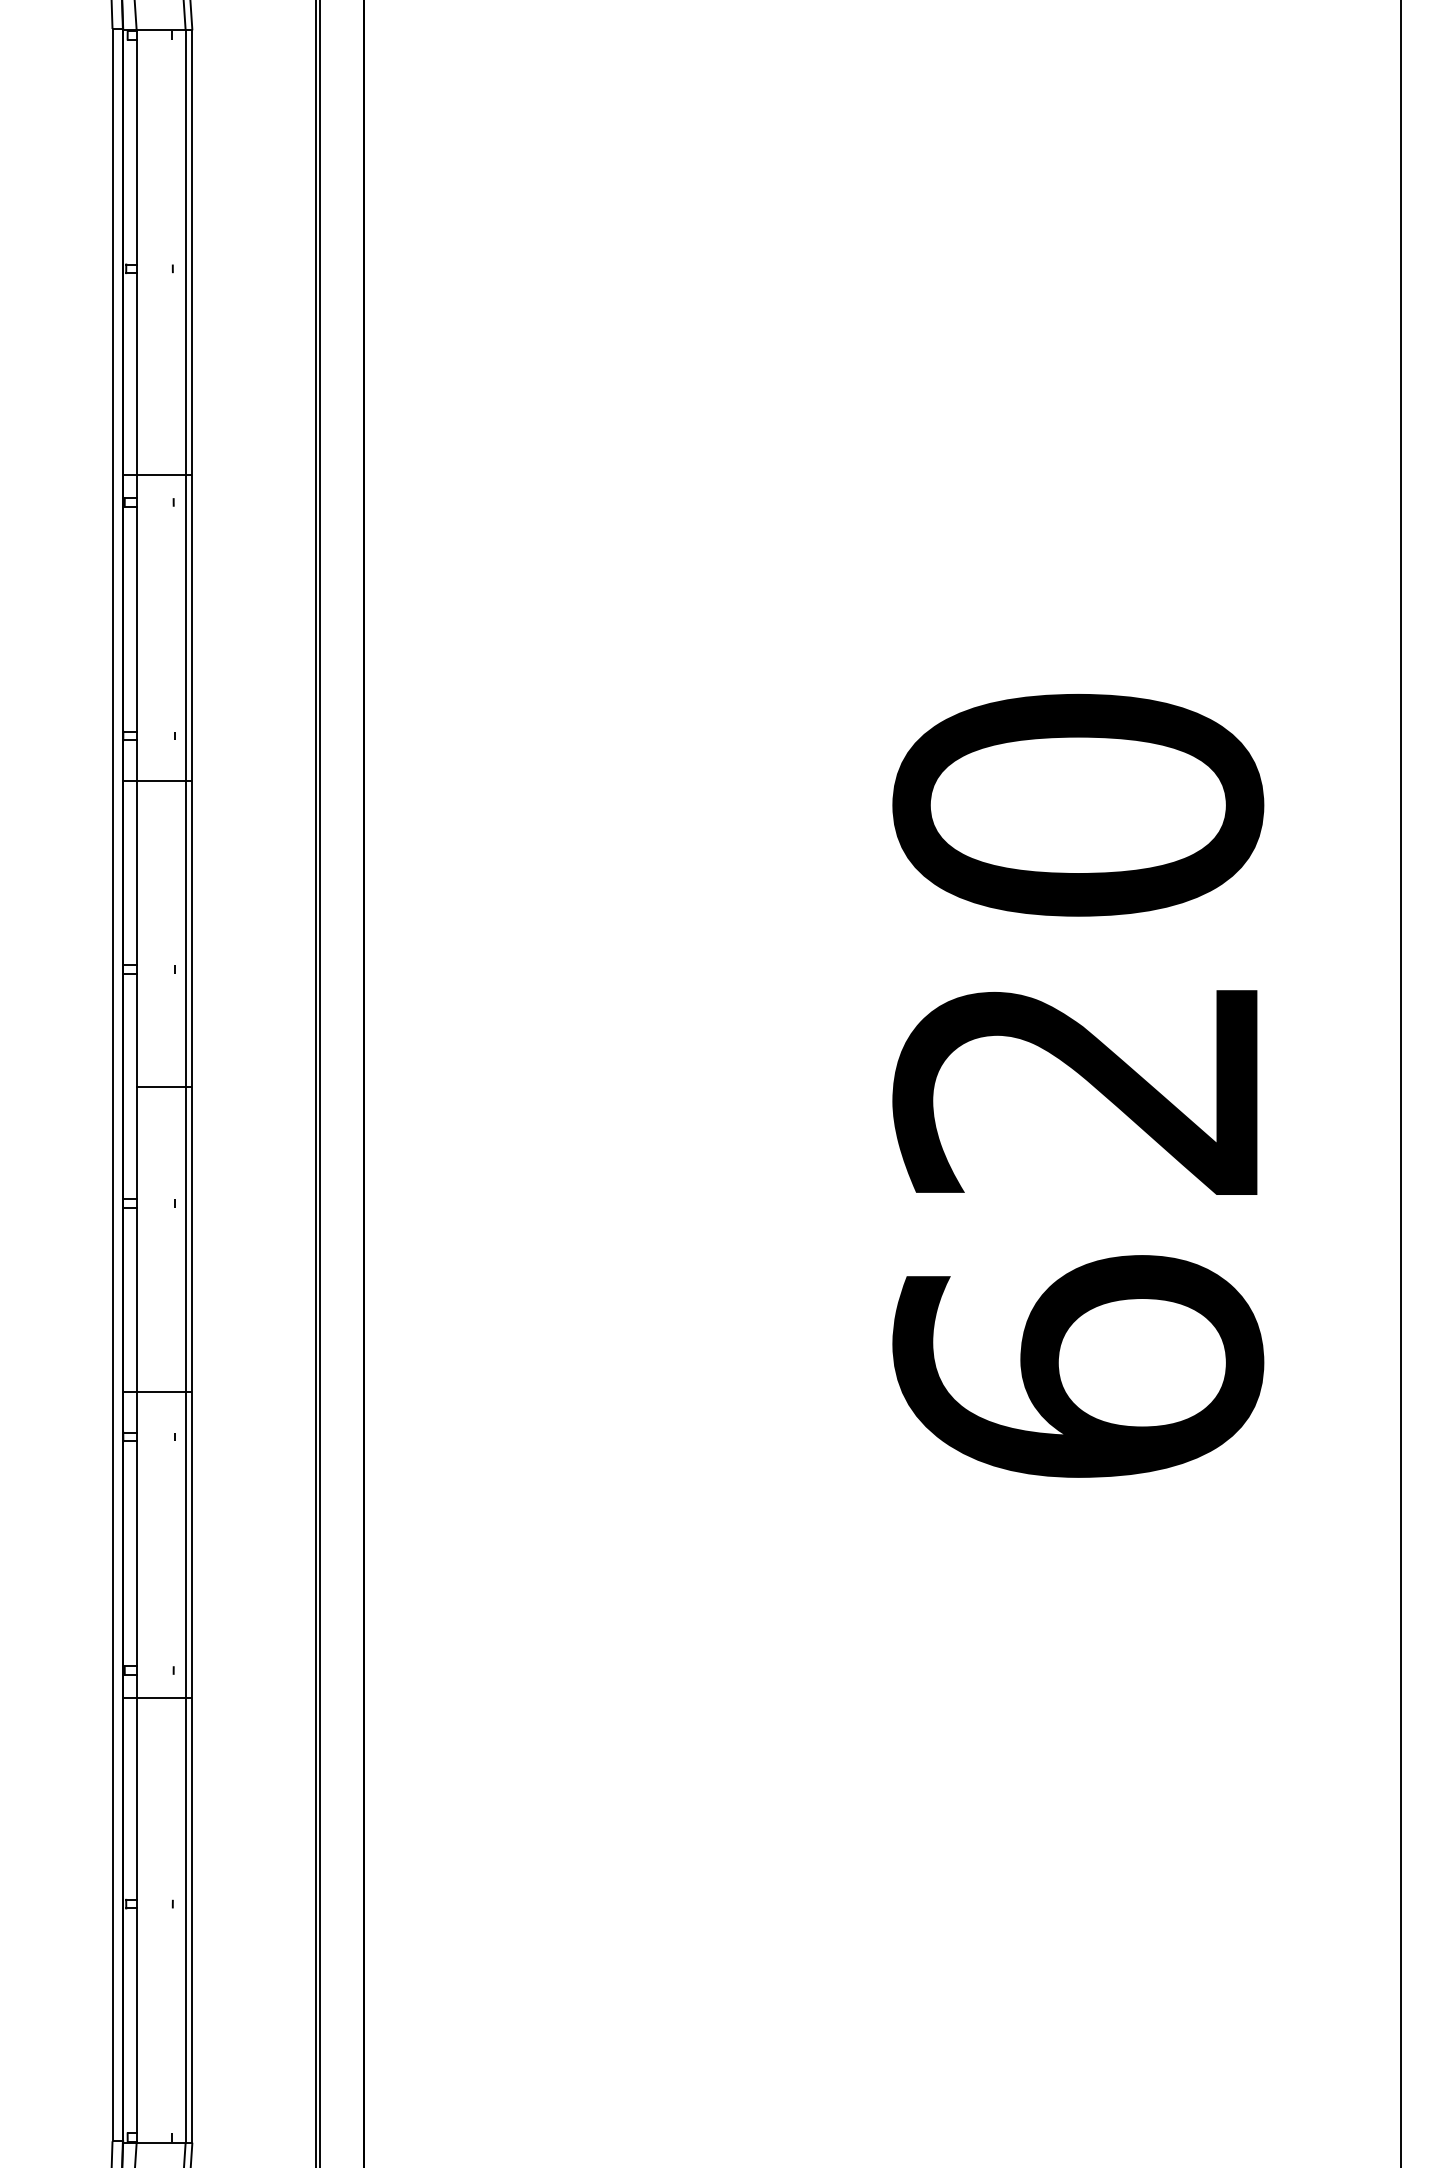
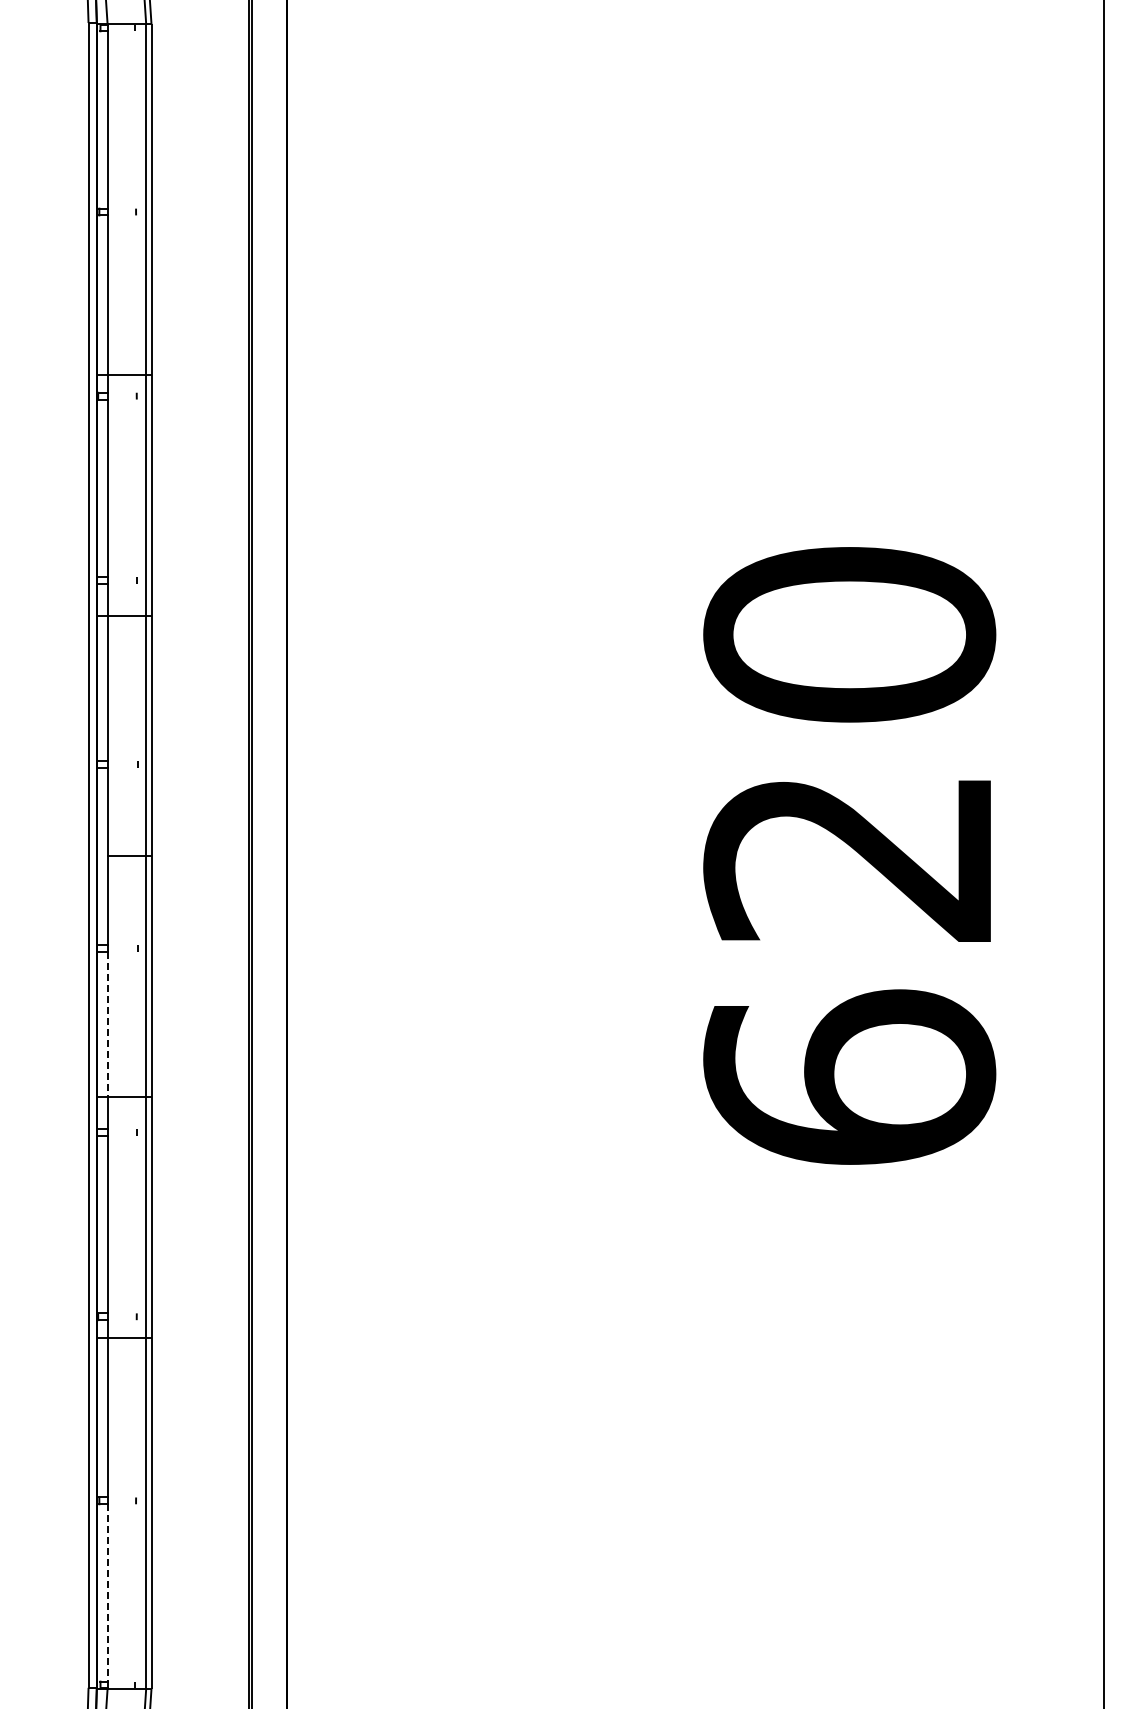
line: (136, 1299) -> (107, 1024), solid -> dashed
line: (136, 2020) -> (107, 1592), solid -> dashed

